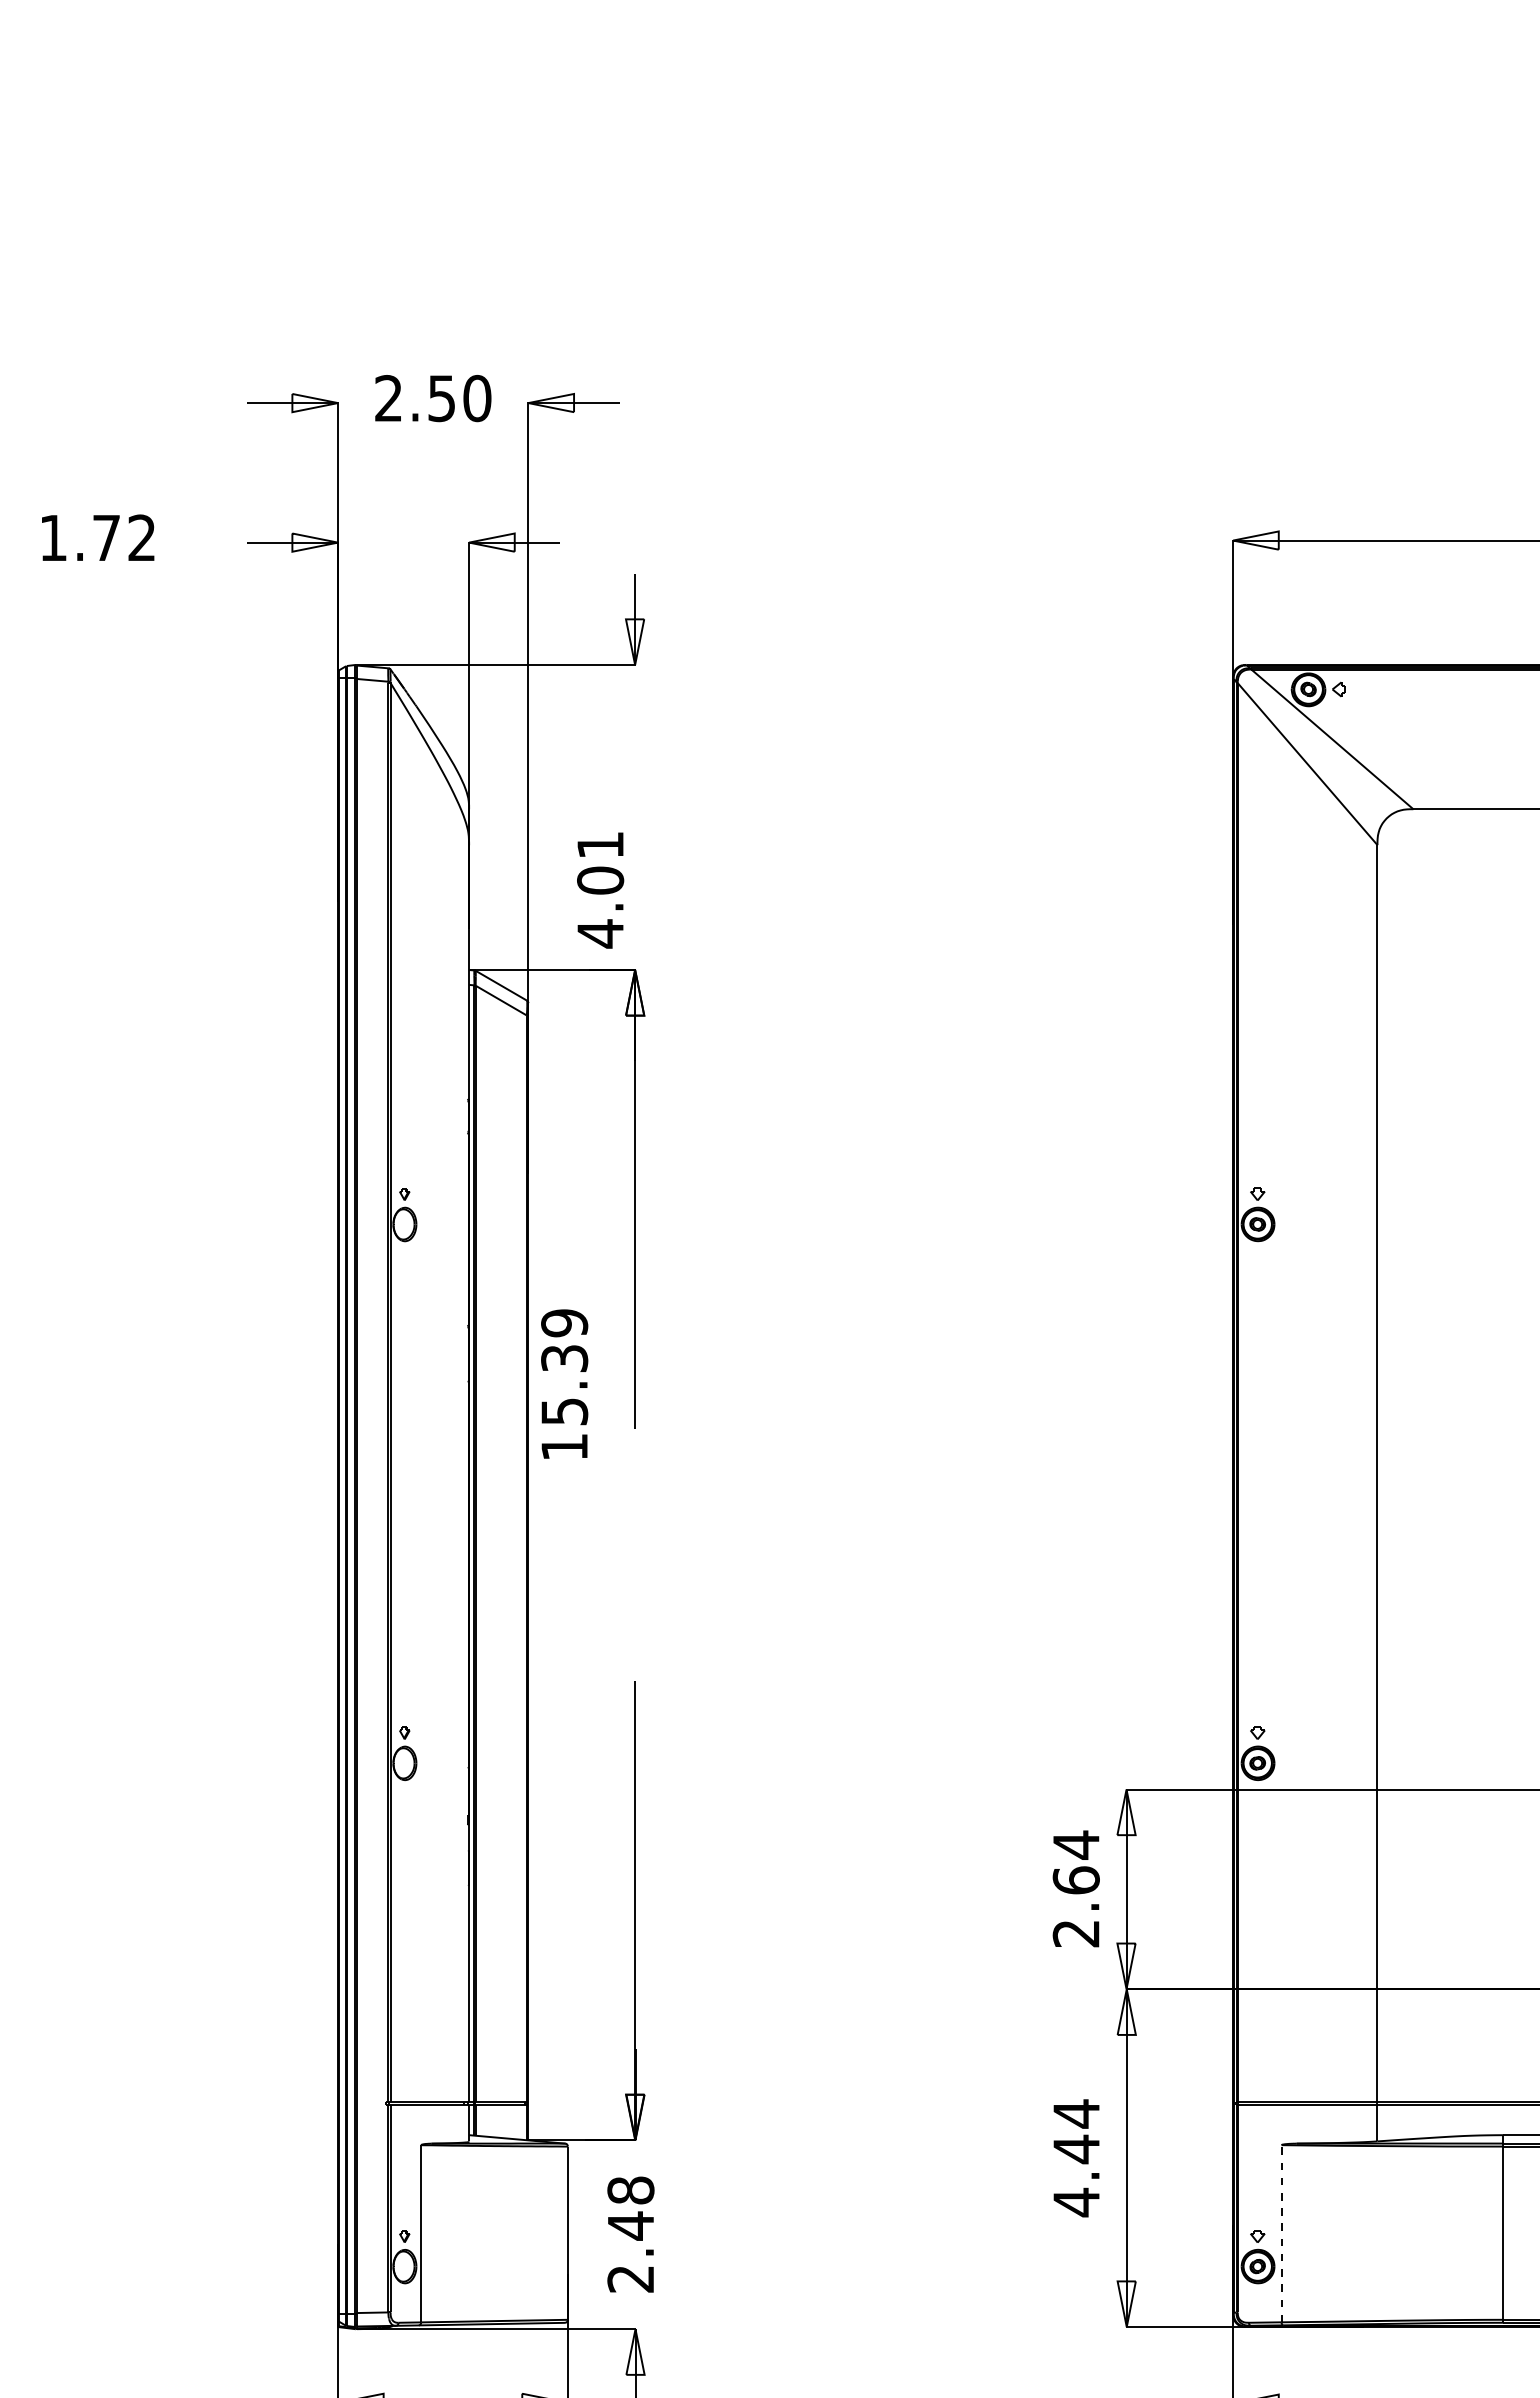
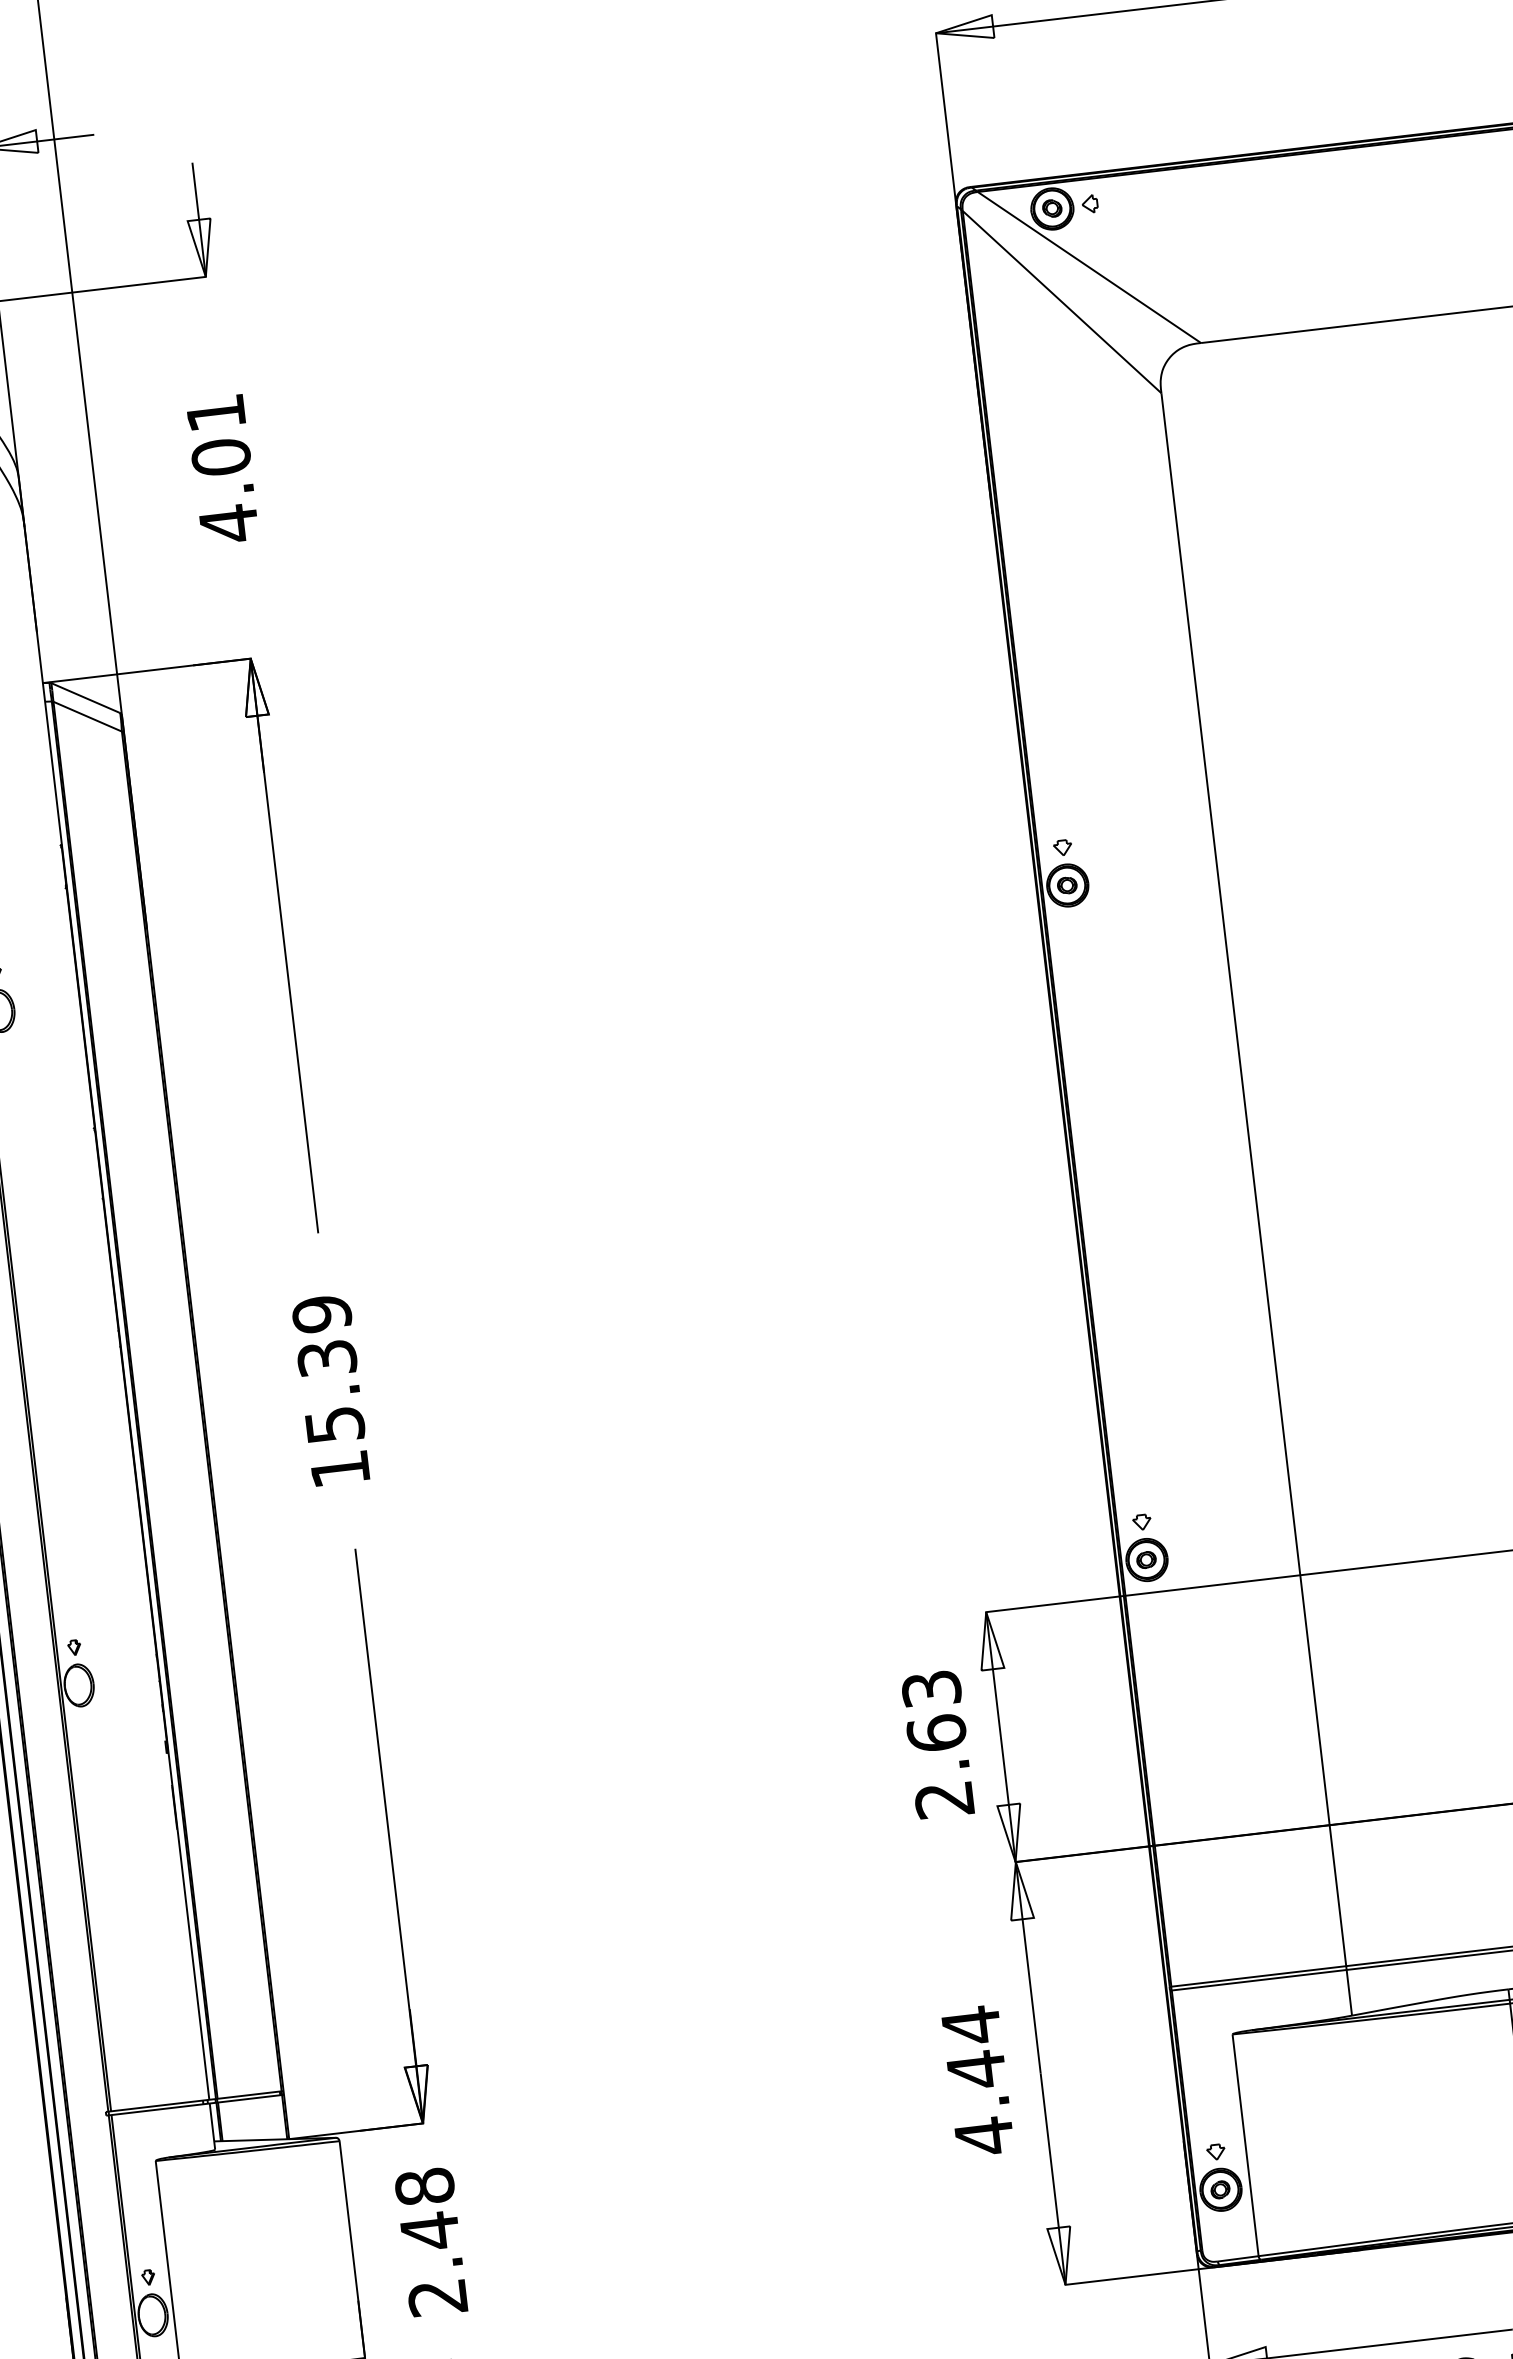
text: (600, 890) -> (222, 469), moved
text: (564, 1383) -> (330, 1389), moved
text: (1075, 1844) -> (930, 1688), 2.64 -> 2.63
line: (1281, 2233) -> (1245, 2145), dashed -> solid

